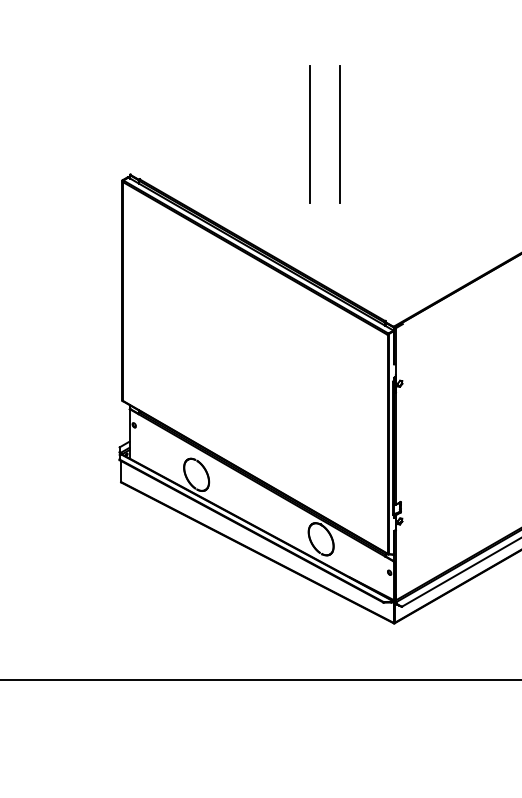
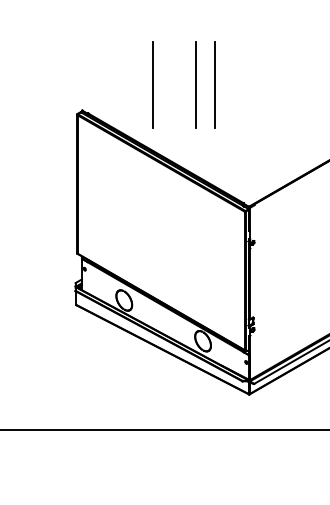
line: (241, 133) -> (152, 84), added

